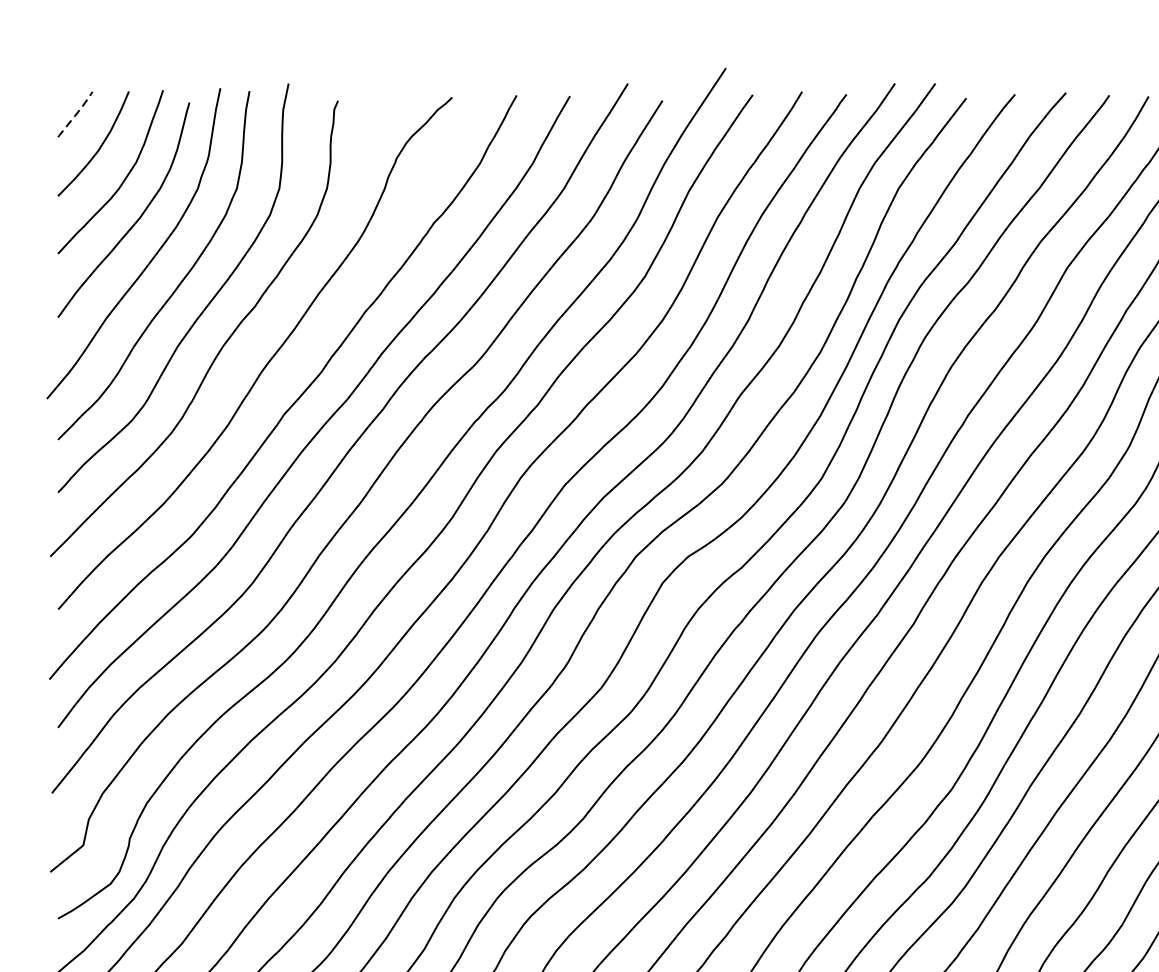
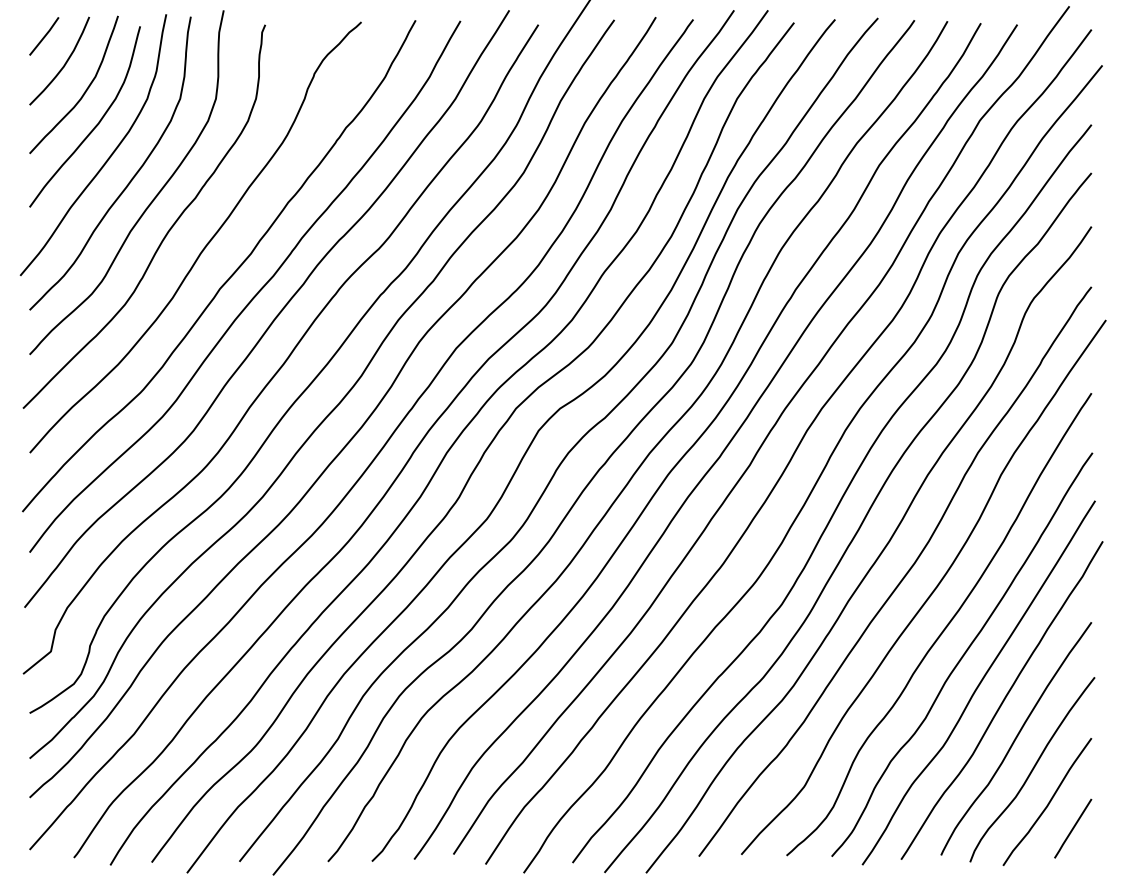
line: (75, 114) -> (44, 36), dashed -> solid

